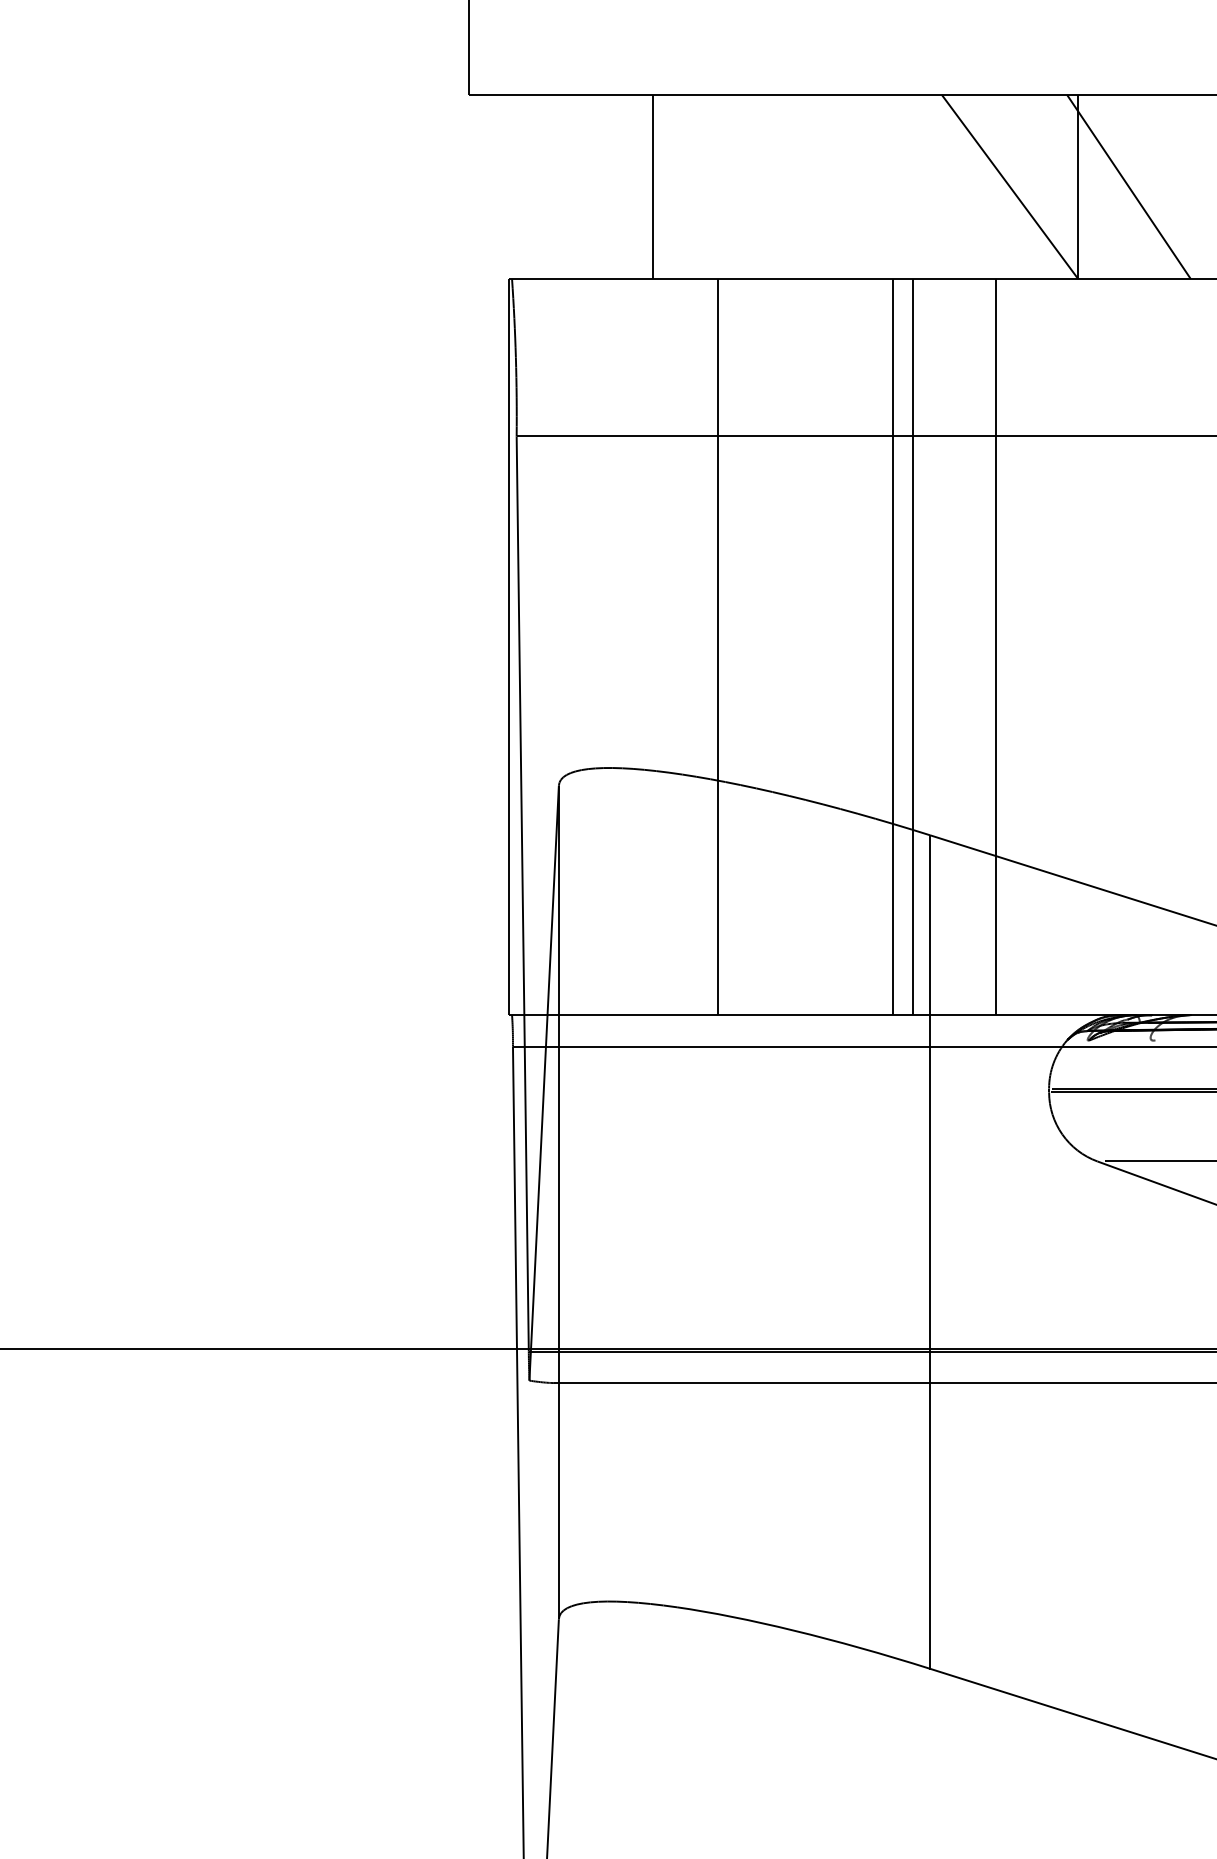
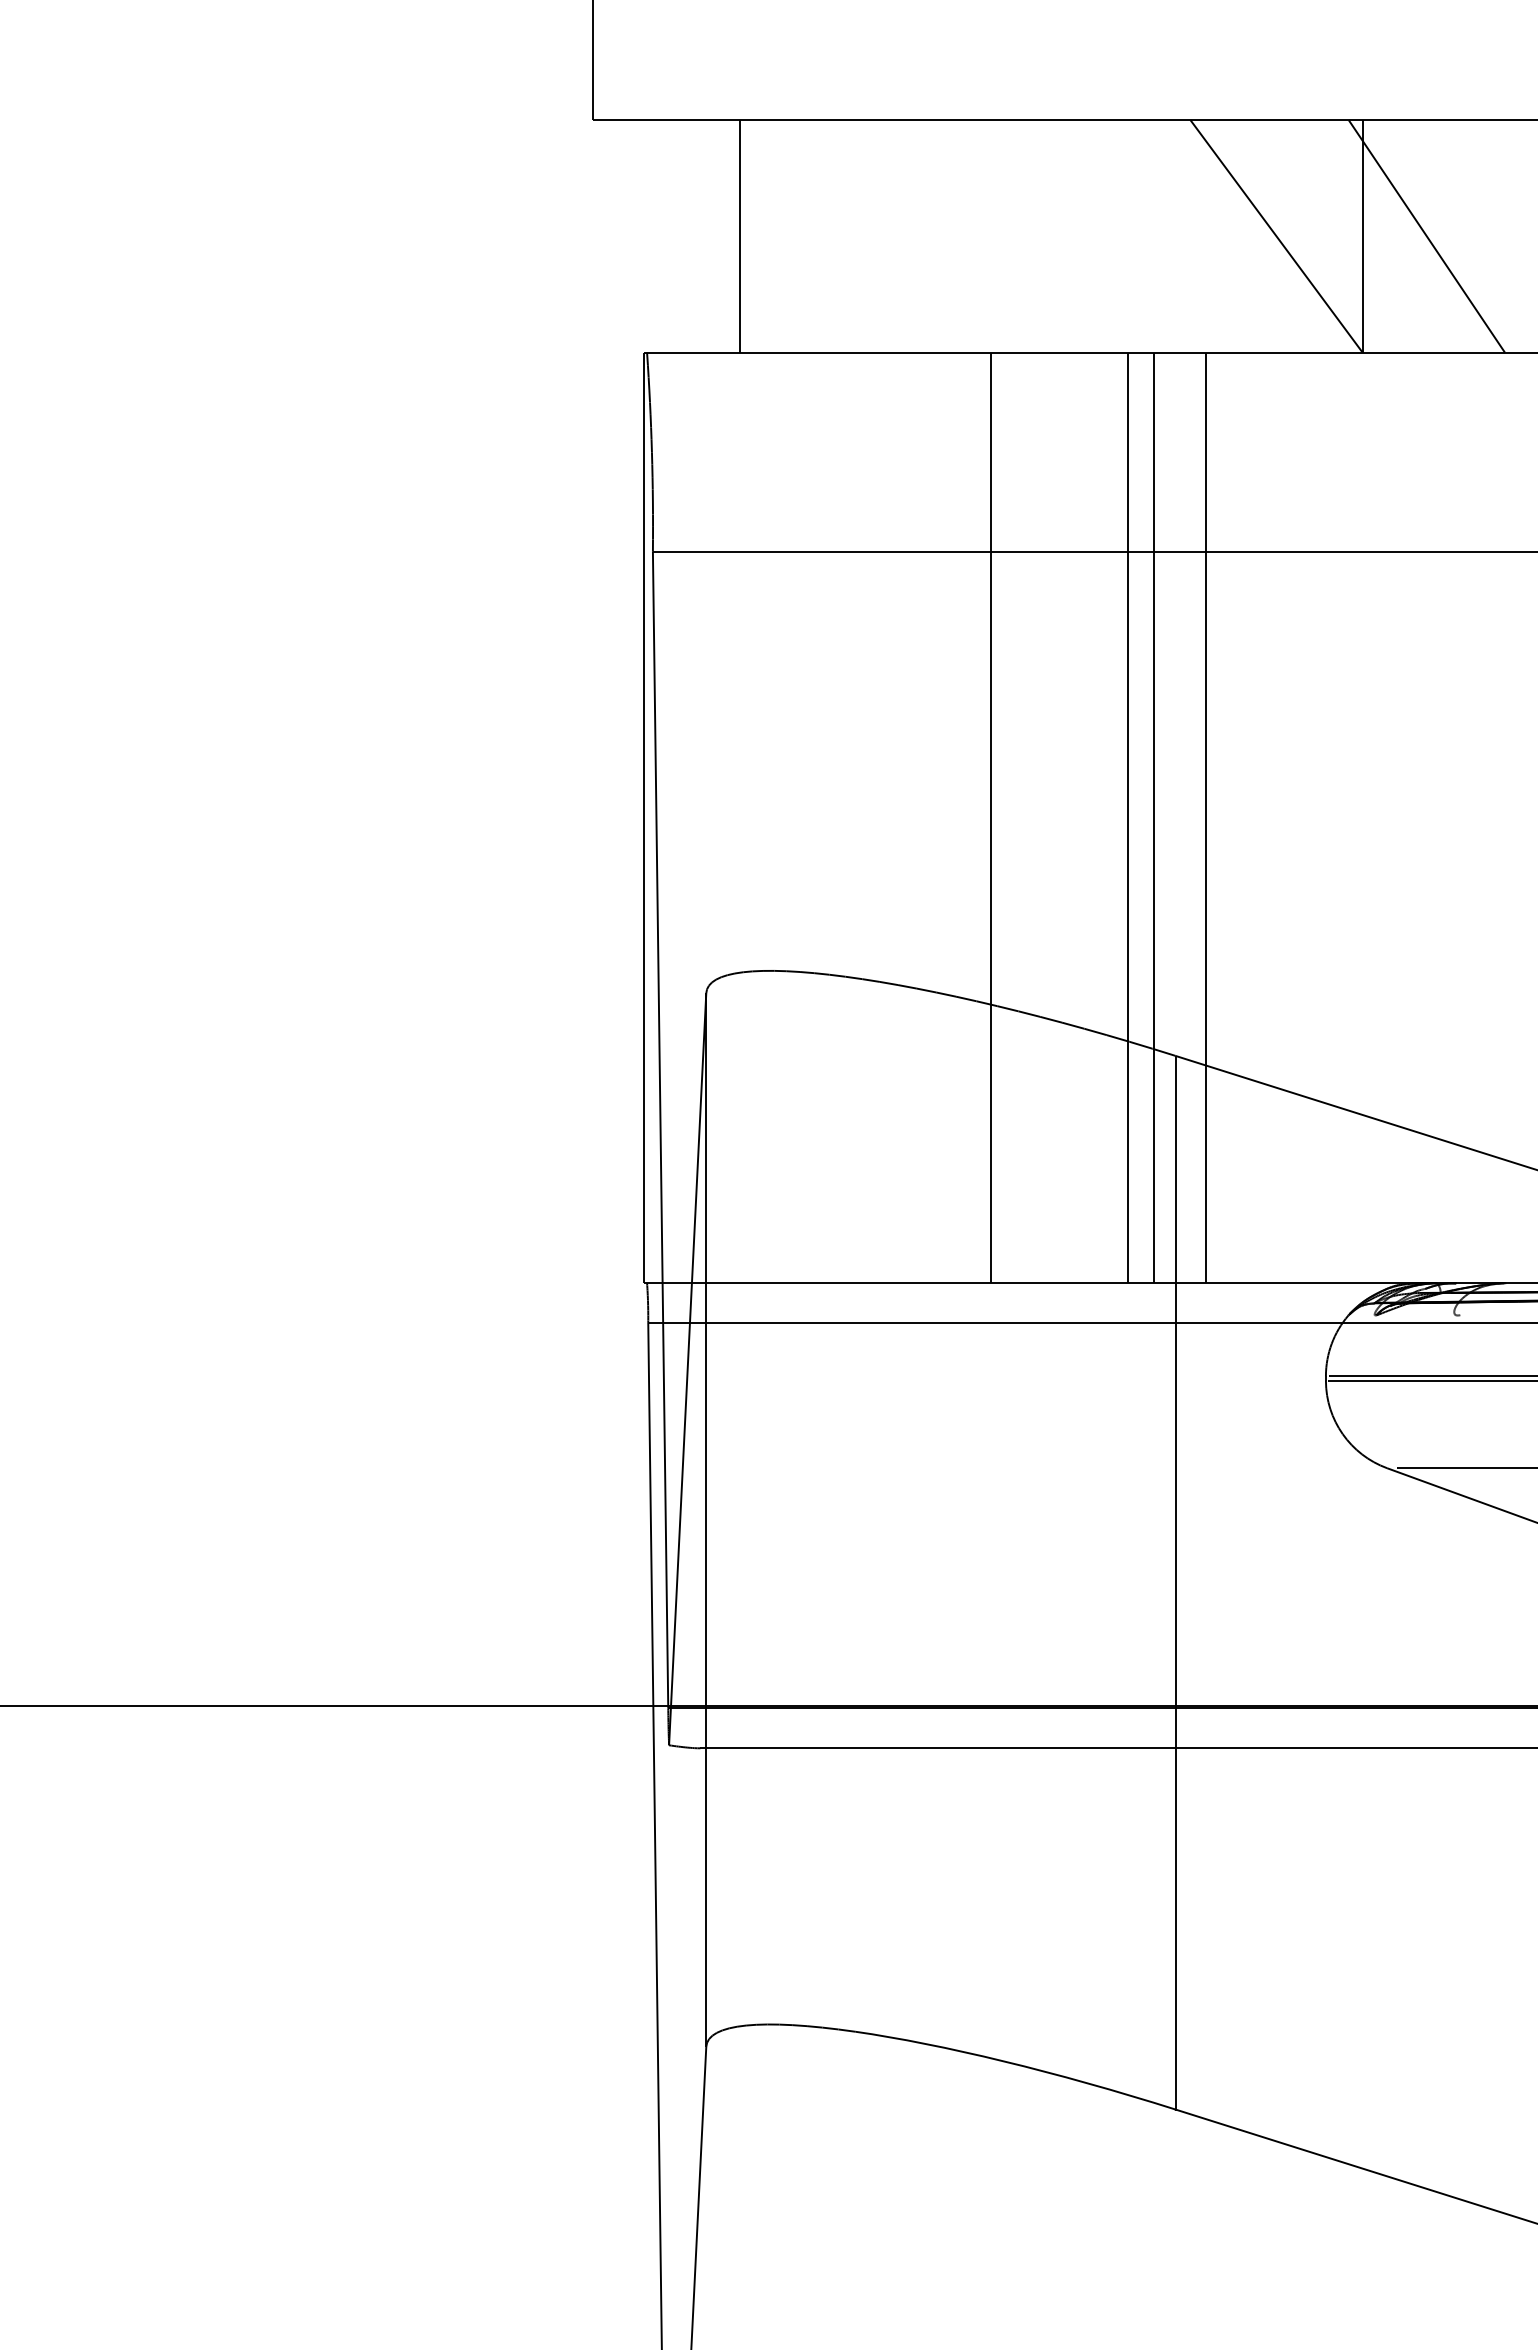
line: (653, 187) -> (739, 236), moved
line: (718, 646) -> (991, 817), moved
line: (995, 646) -> (1206, 817), moved

